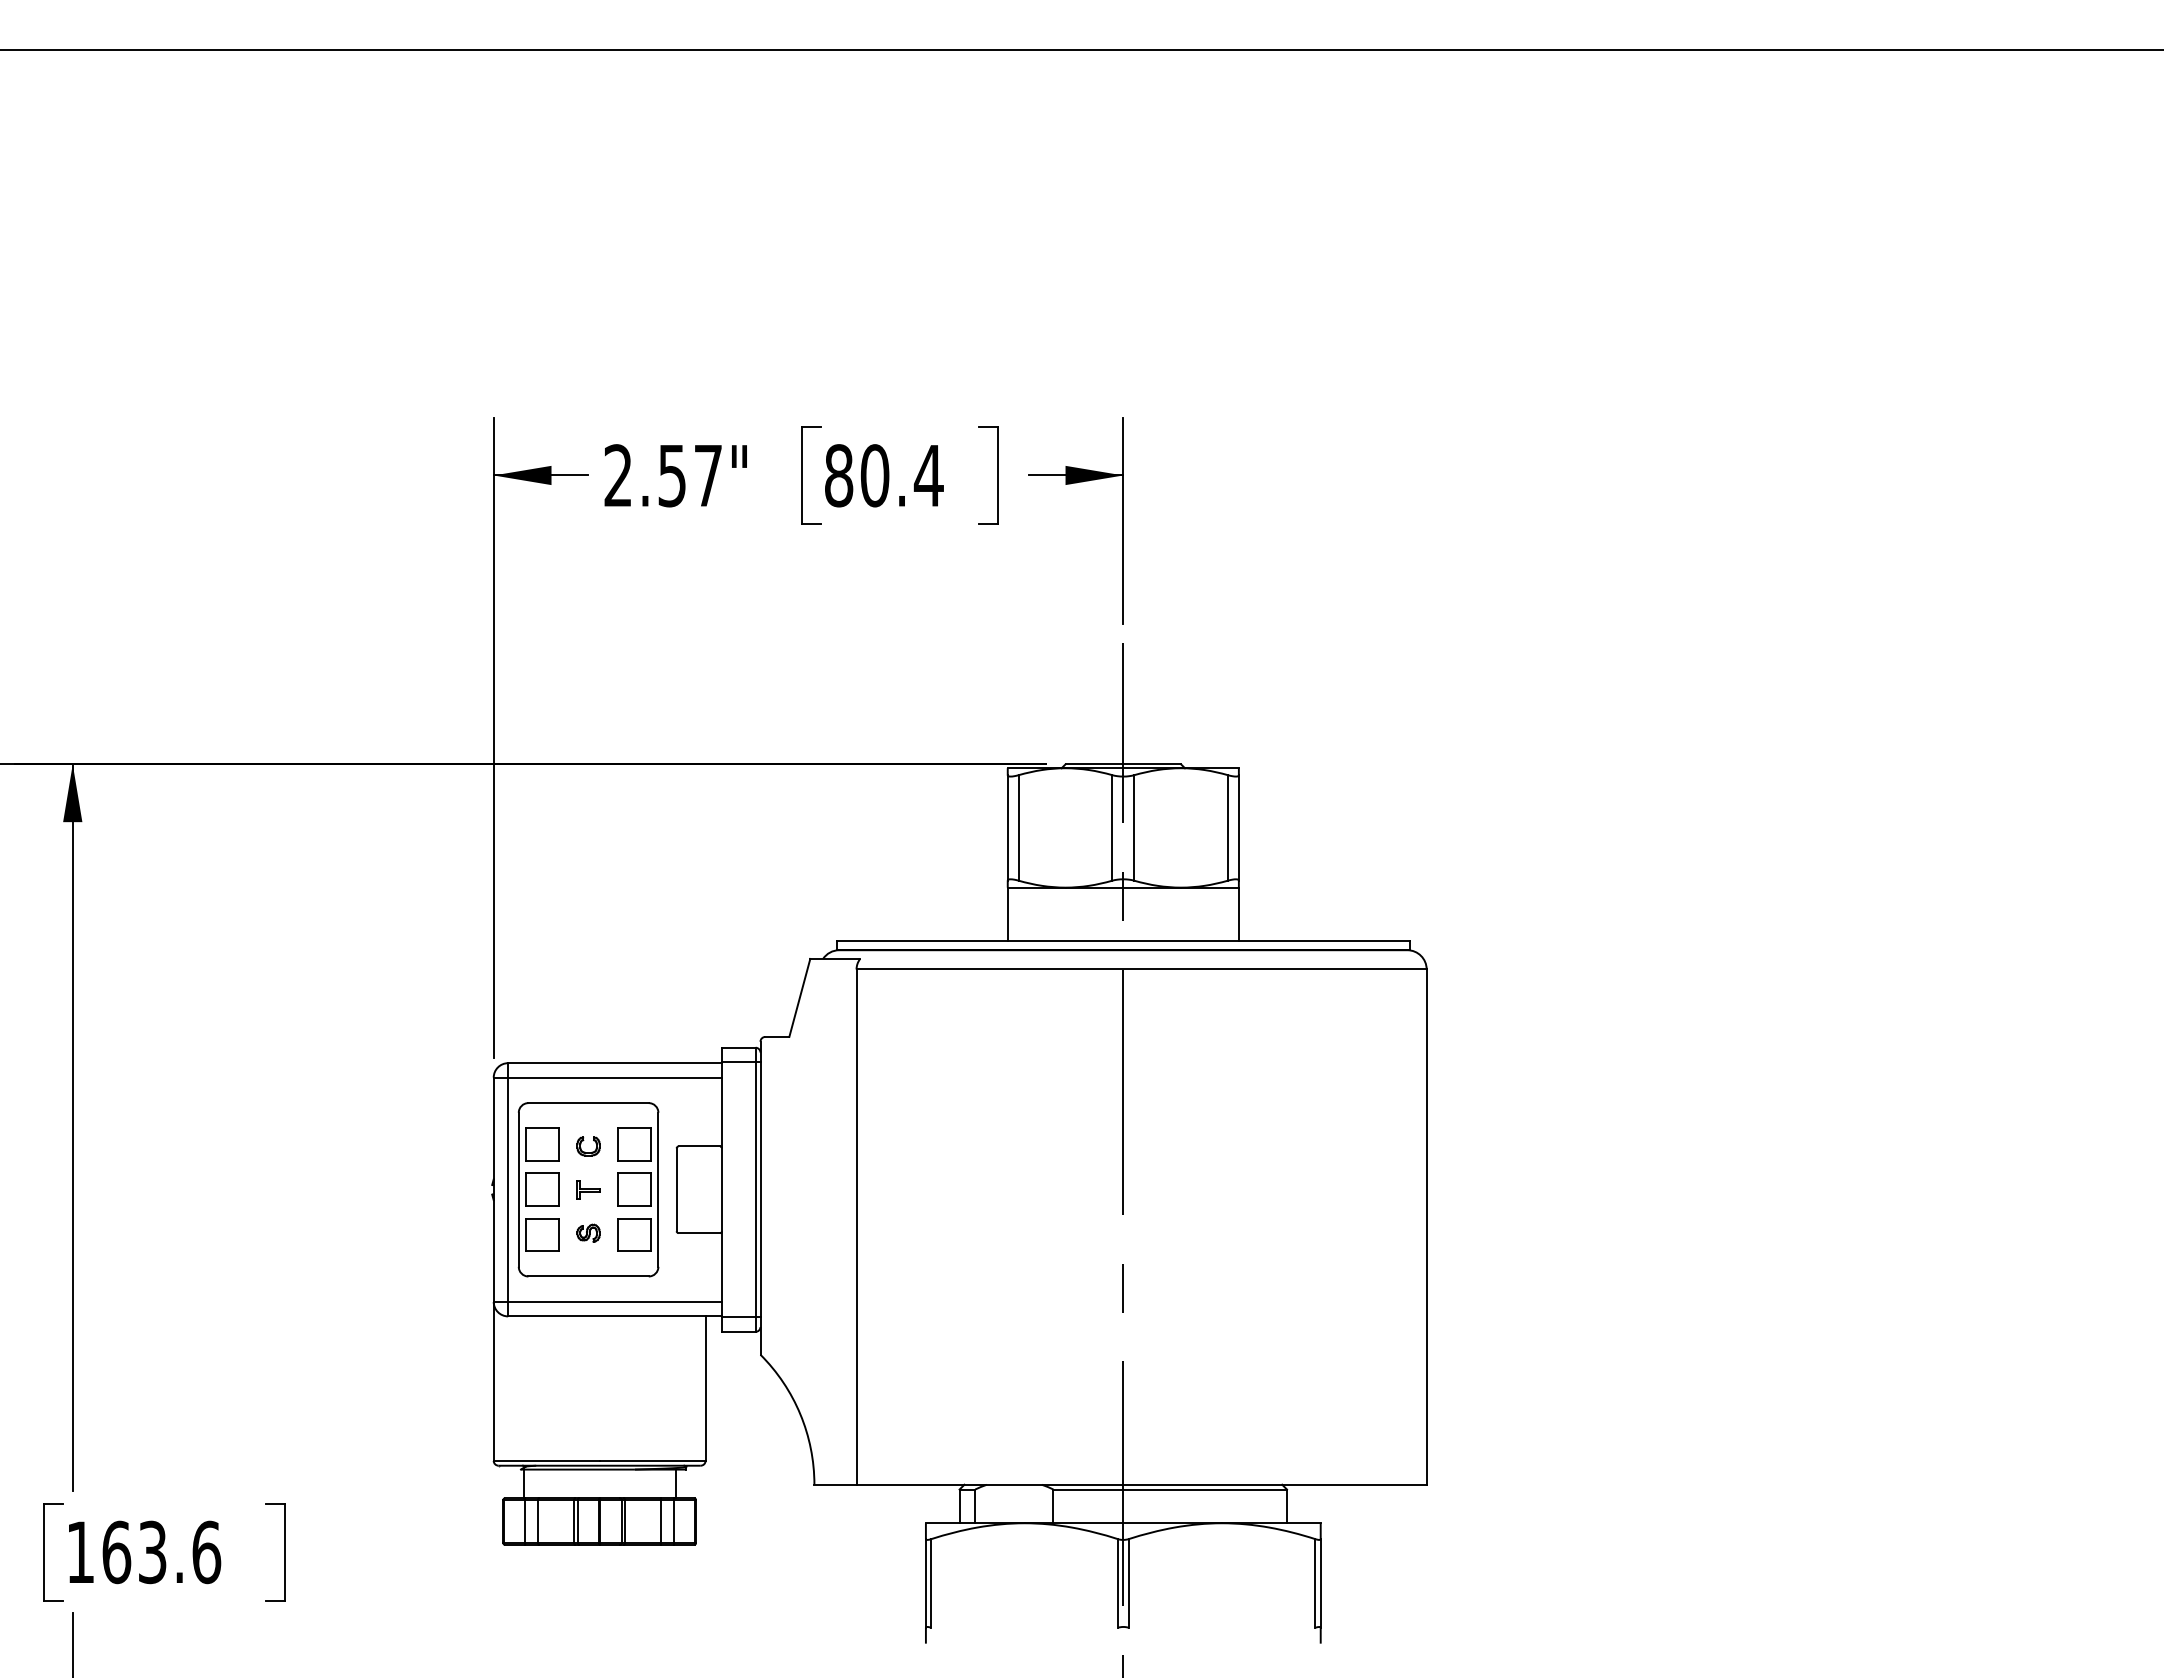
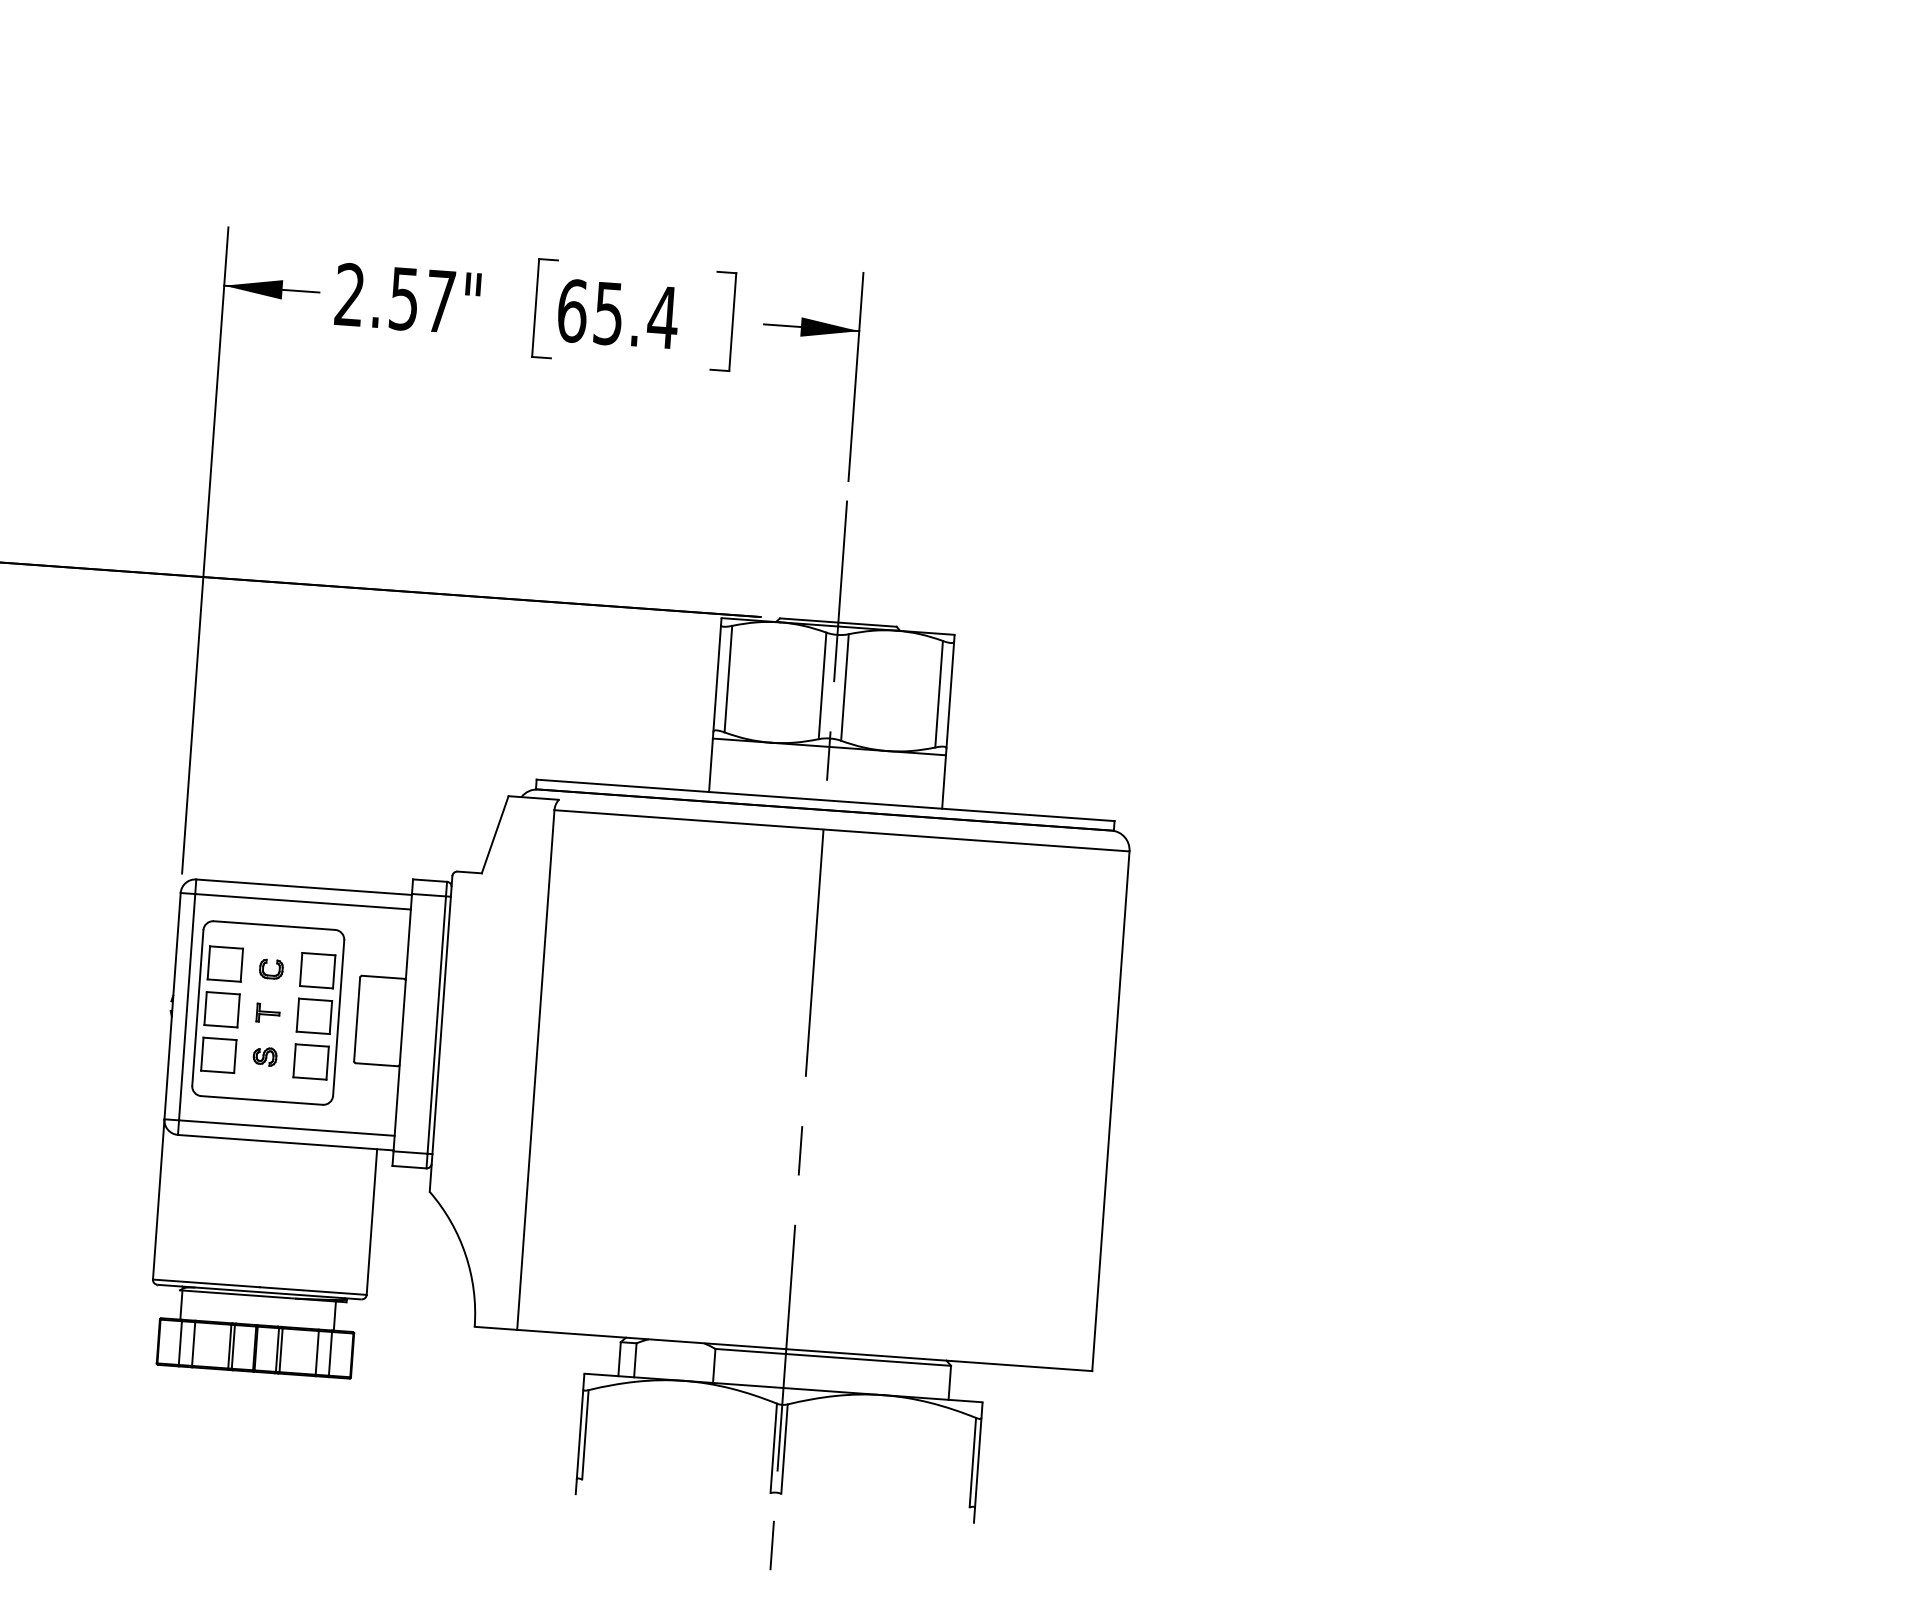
text: (857, 475) -> (591, 312), 80.4 -> 65.4

